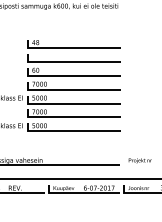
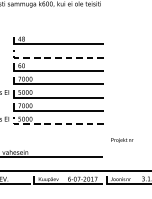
line: (69, 61) -> (54, 57), solid -> dashed
line: (69, 131) -> (54, 124), solid -> dashed
text: (139, 160) -> (121, 140), moved

